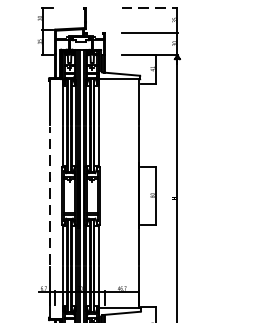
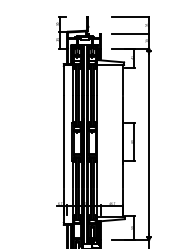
line: (149, 8) -> (130, 17), dashed -> solid
line: (50, 196) -> (64, 142), dashed -> solid

